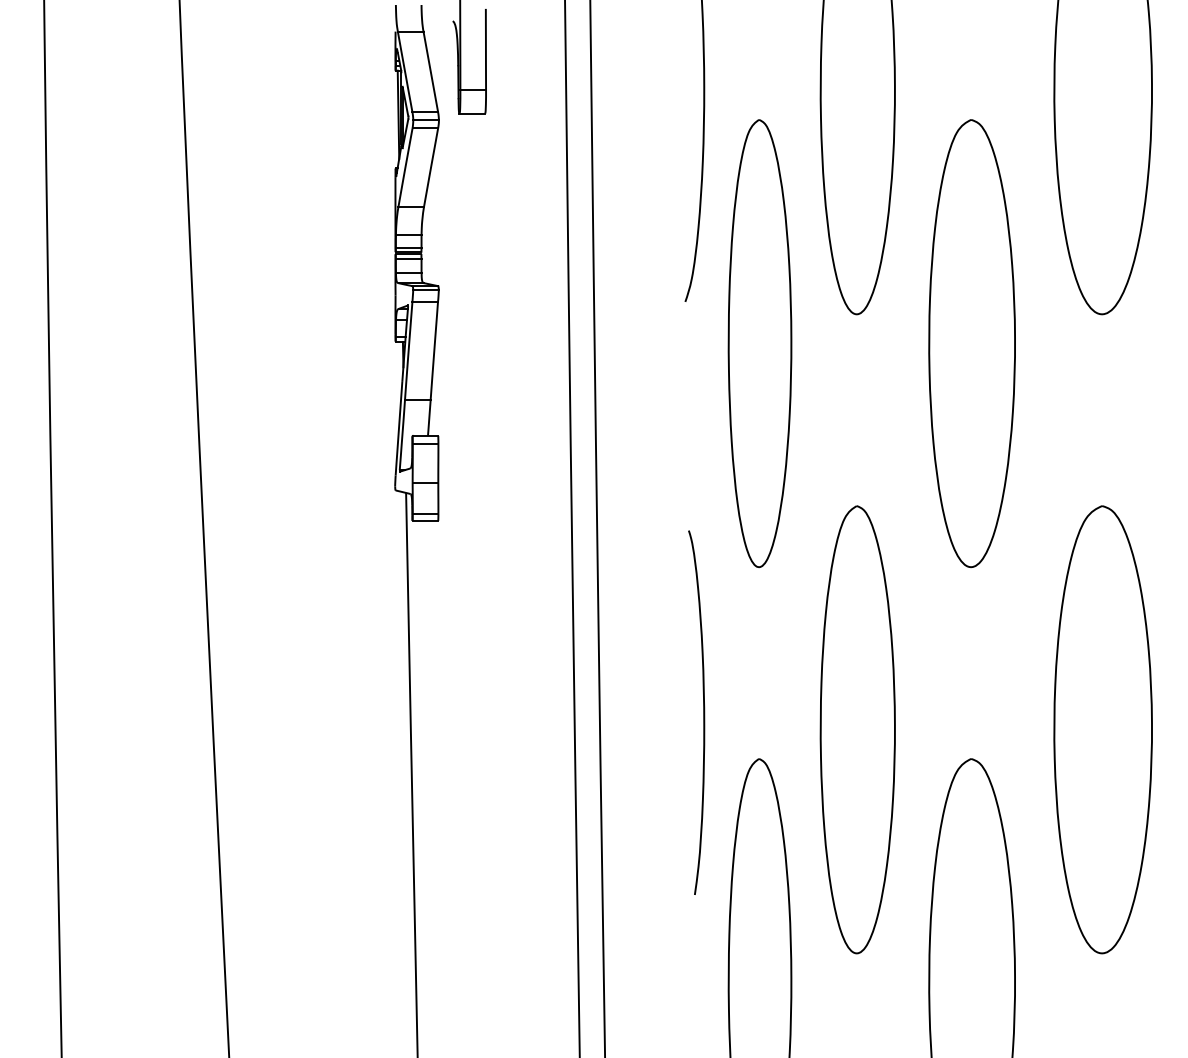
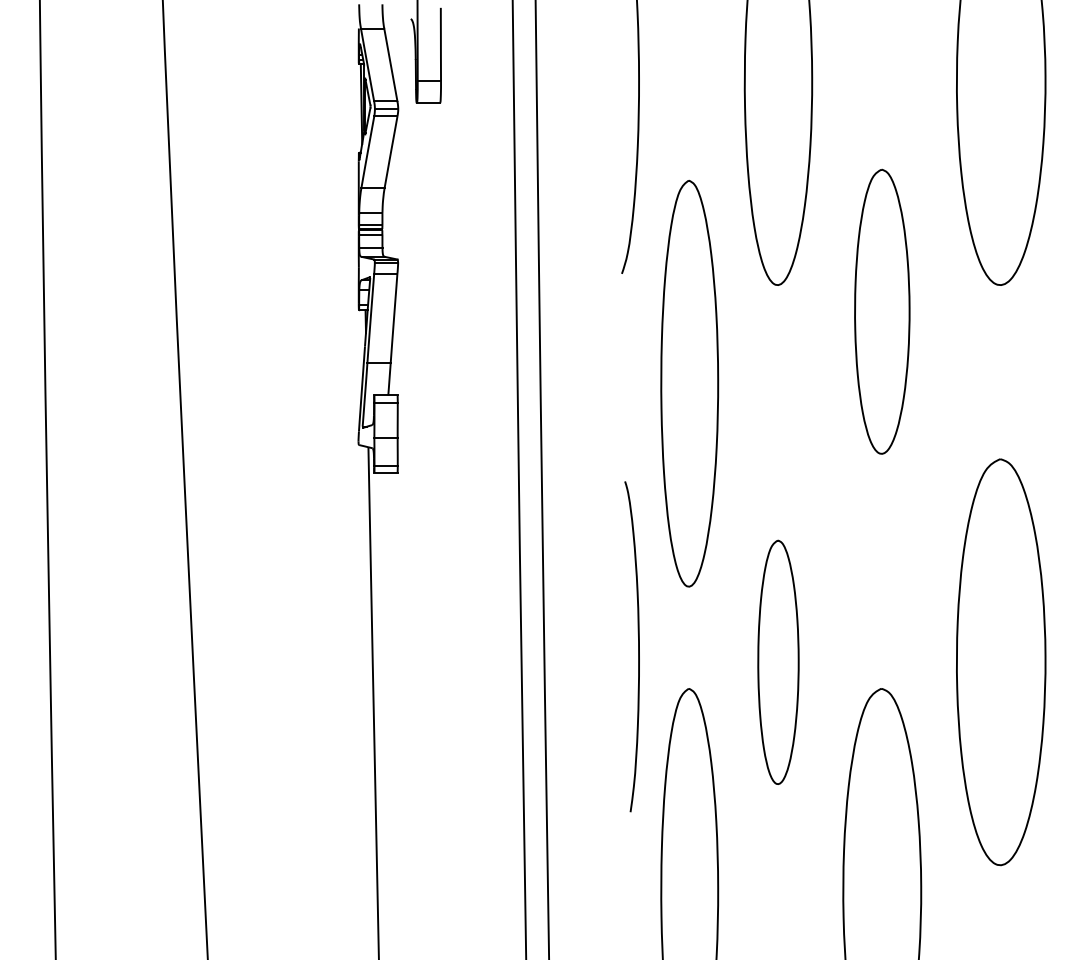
part: (759, 343) -> (689, 383), moved
part: (972, 343) -> (882, 311), size x0.7
part: (857, 730) -> (778, 662), size x0.6

